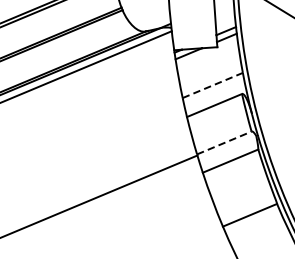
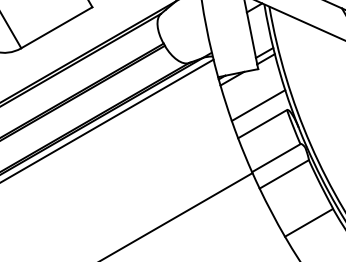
line: (212, 85) -> (258, 105), dashed -> solid
line: (224, 143) -> (276, 158), dashed -> solid

